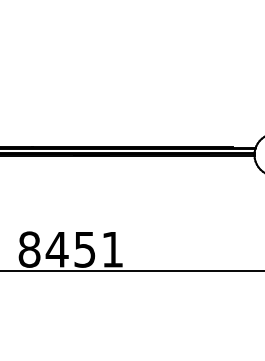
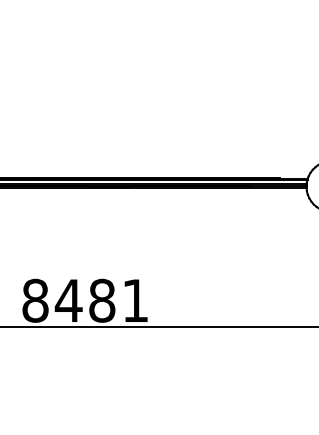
text: (85, 249) -> (102, 300), 8451 -> 8481

